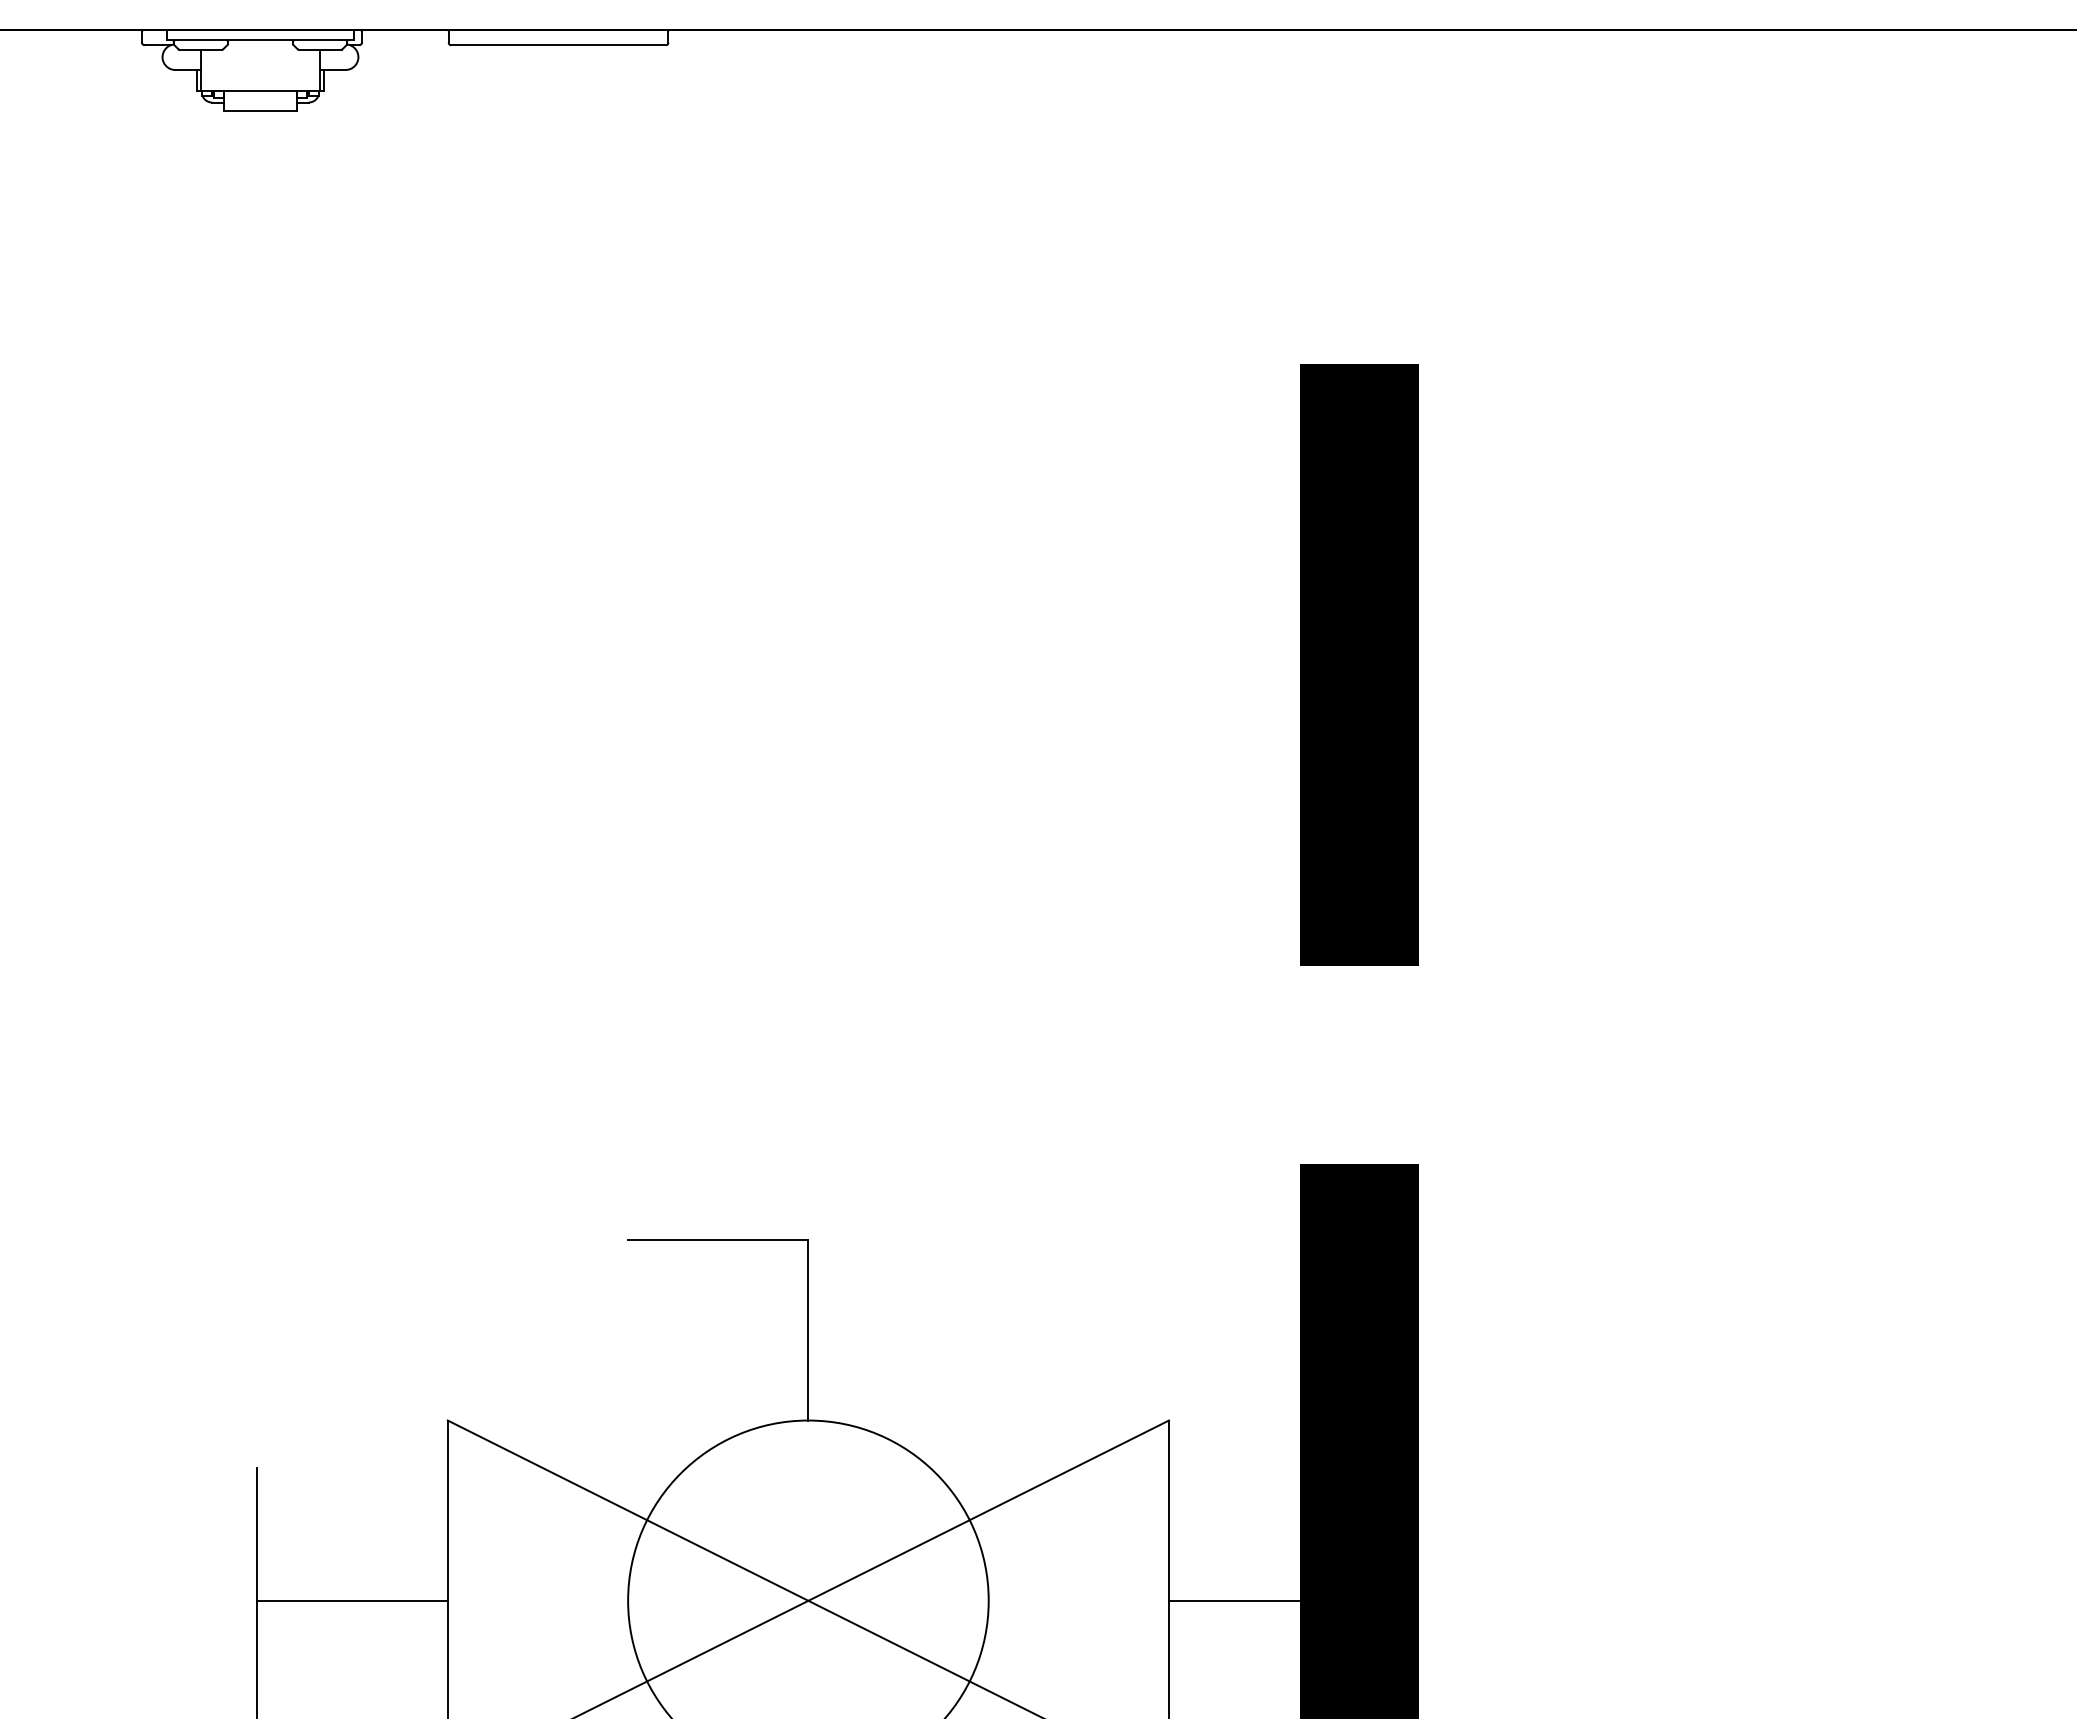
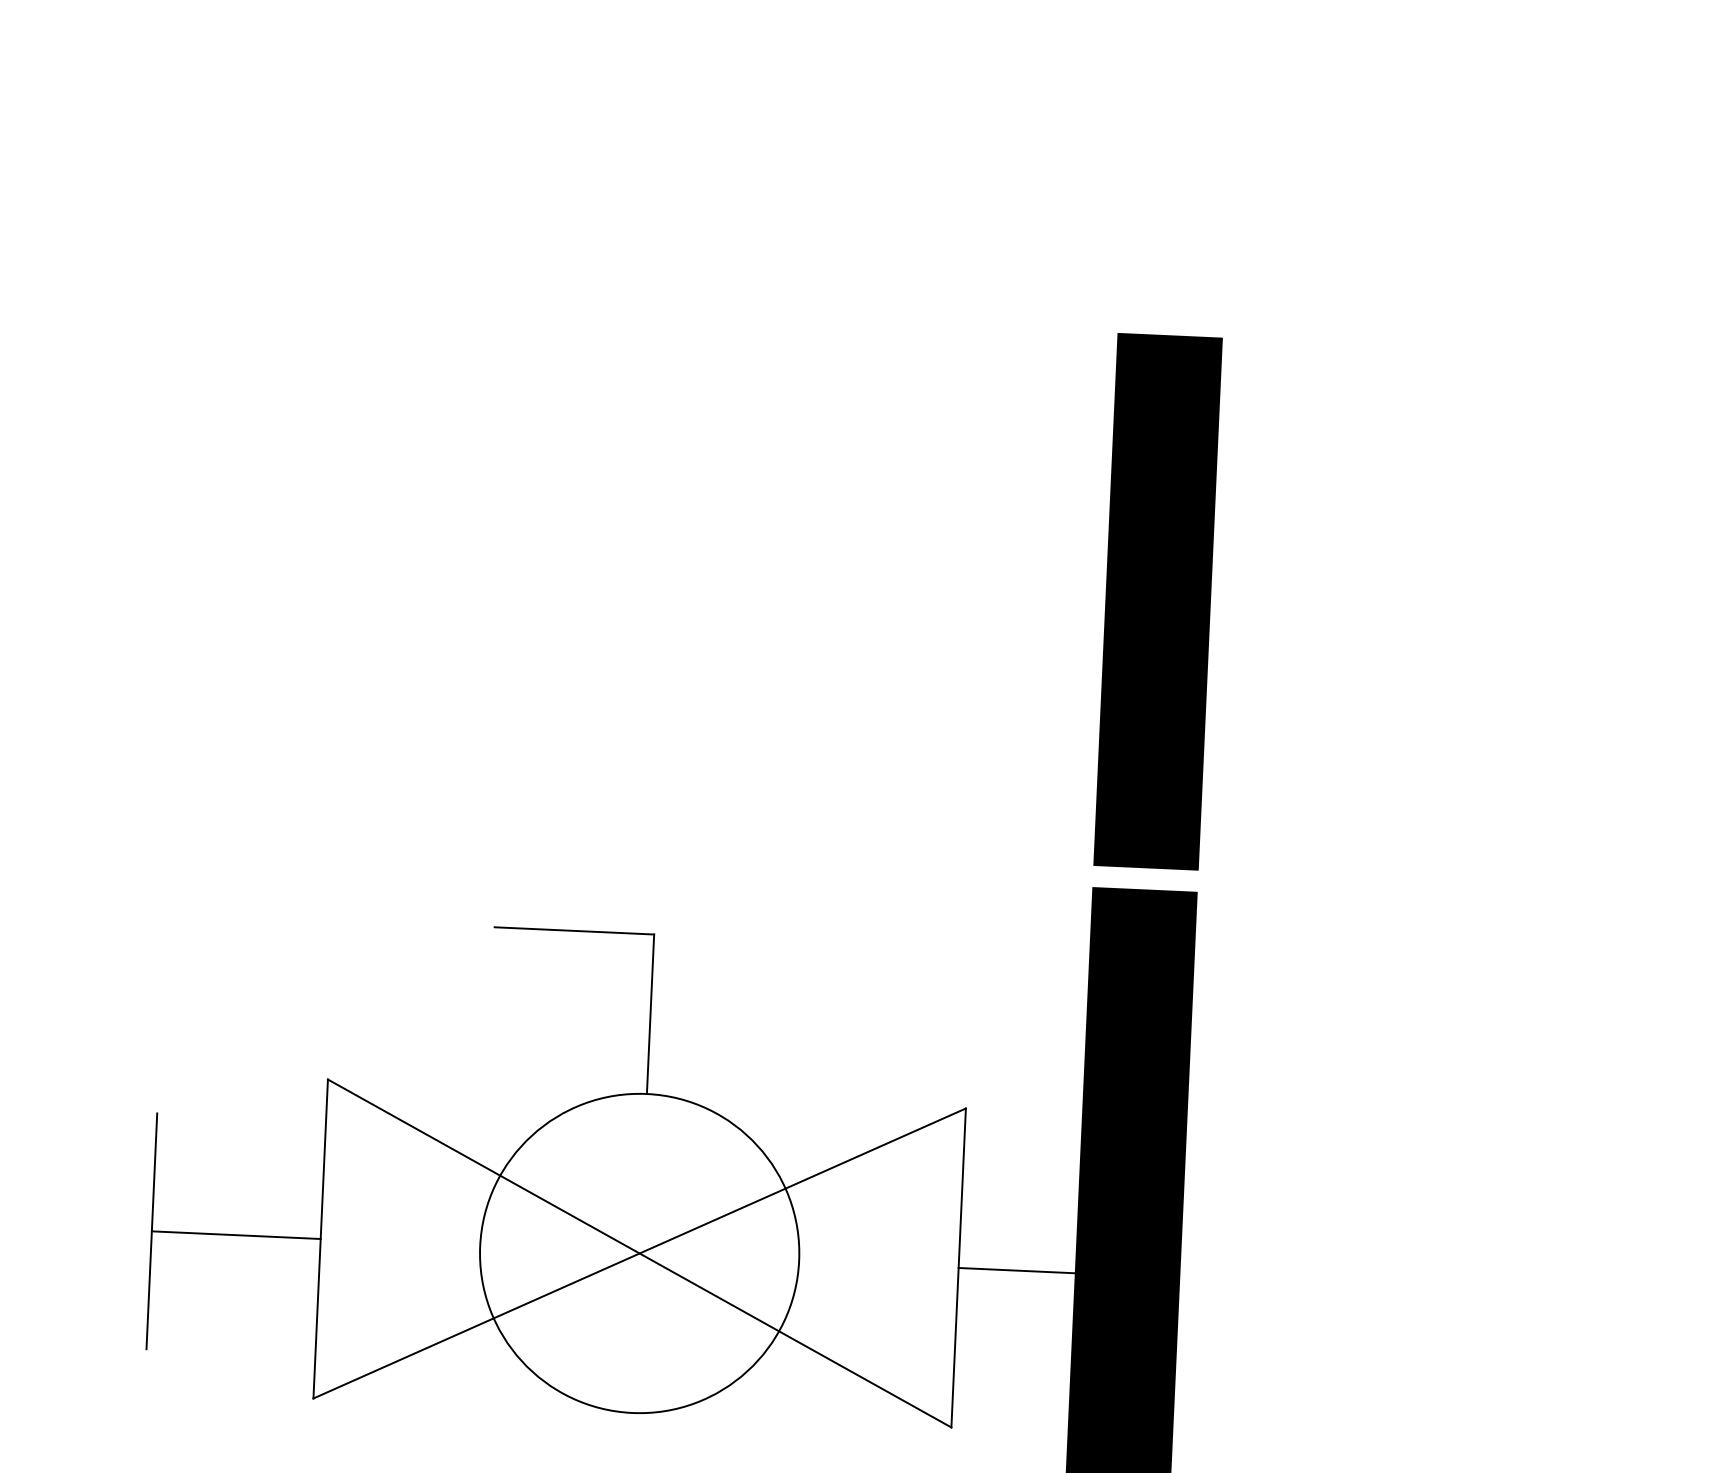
line: (1359, 664) -> (1157, 601), moved

